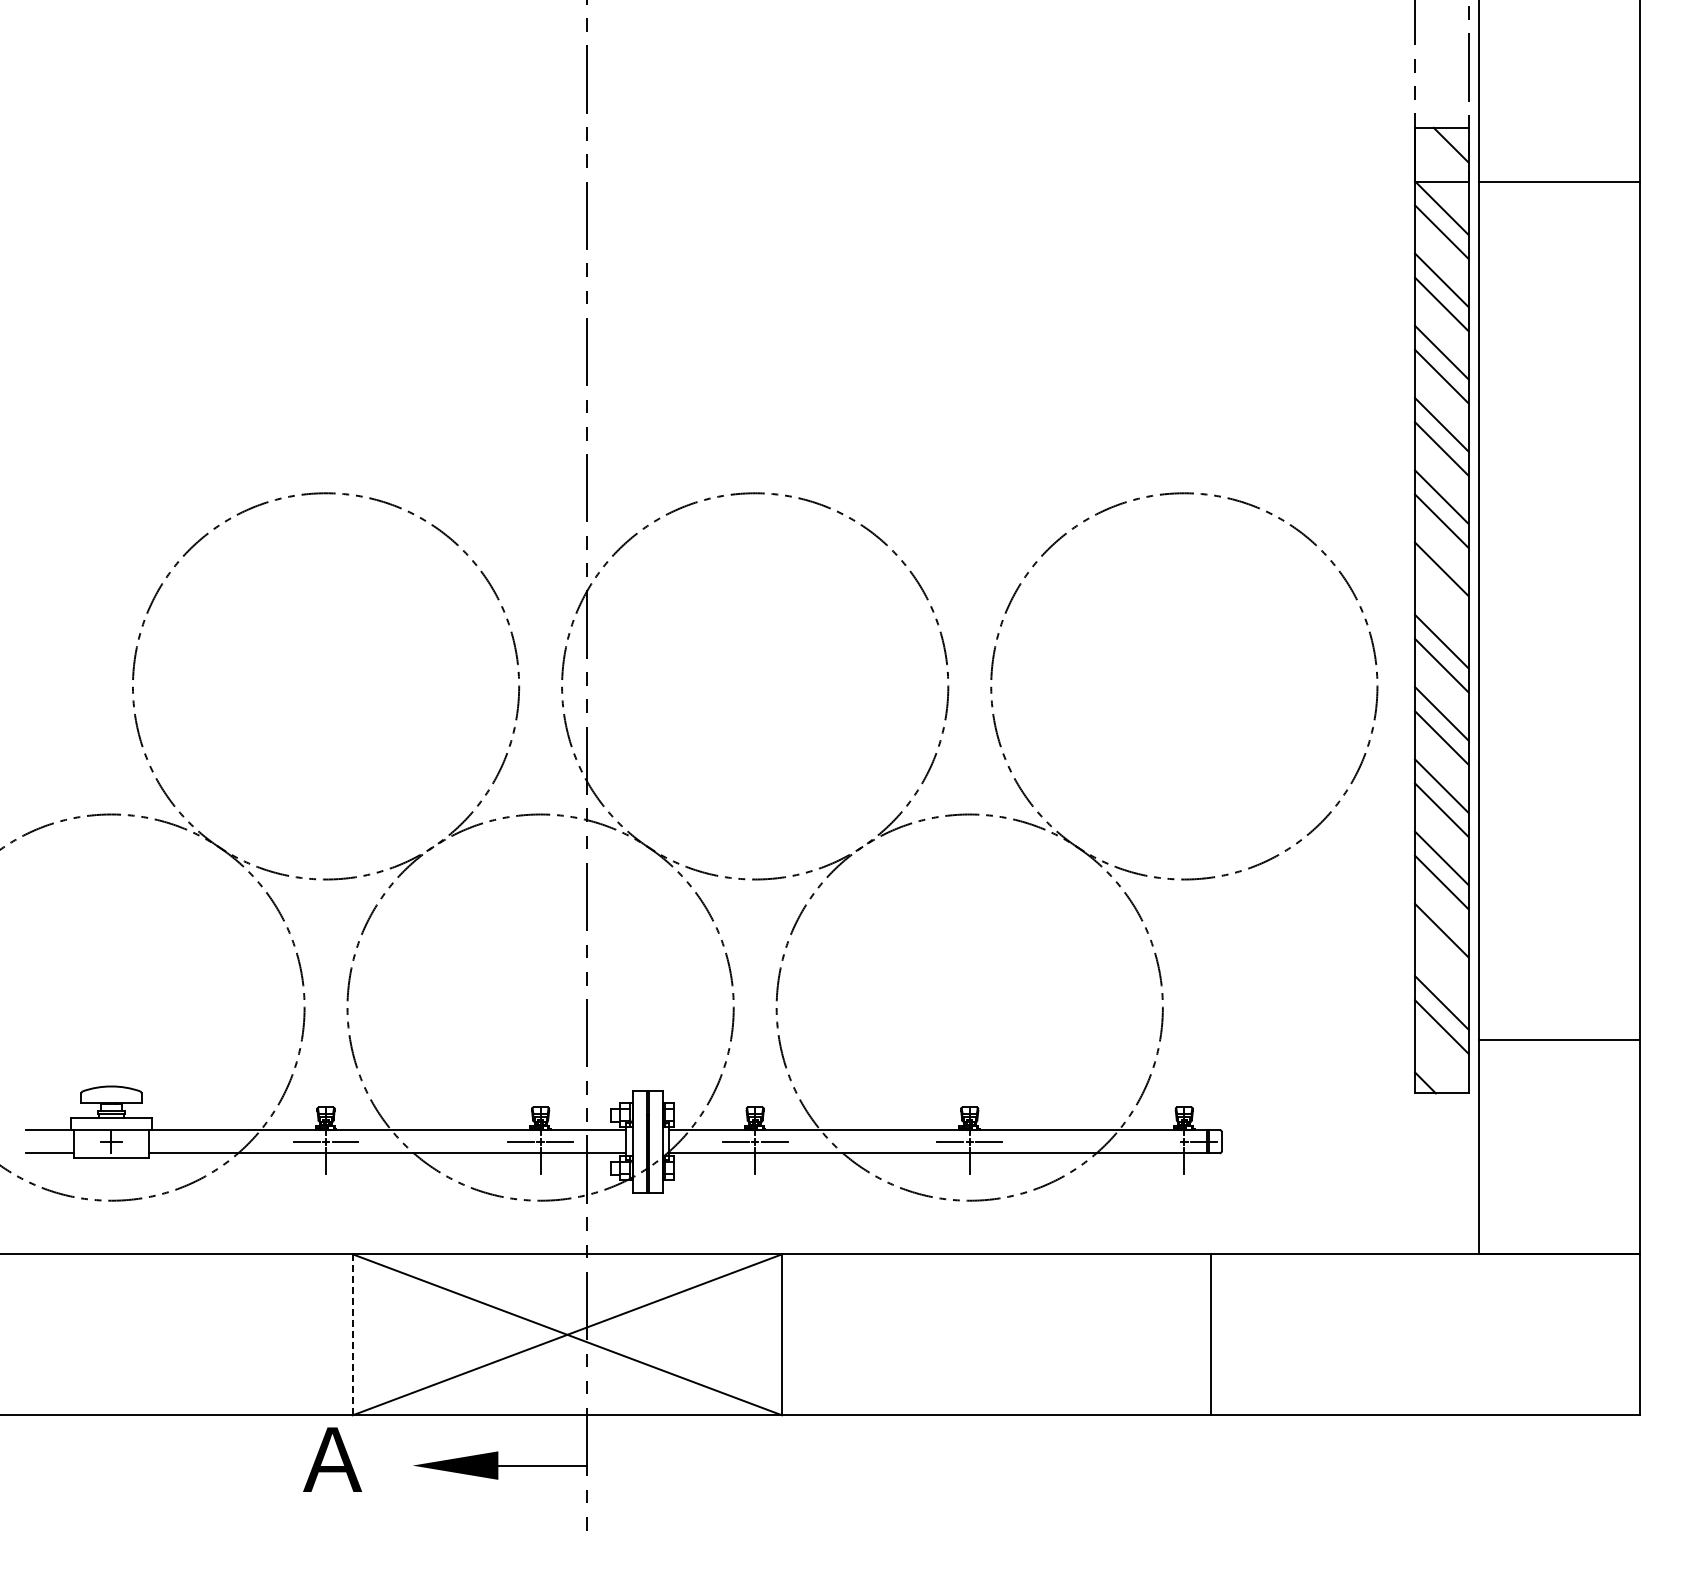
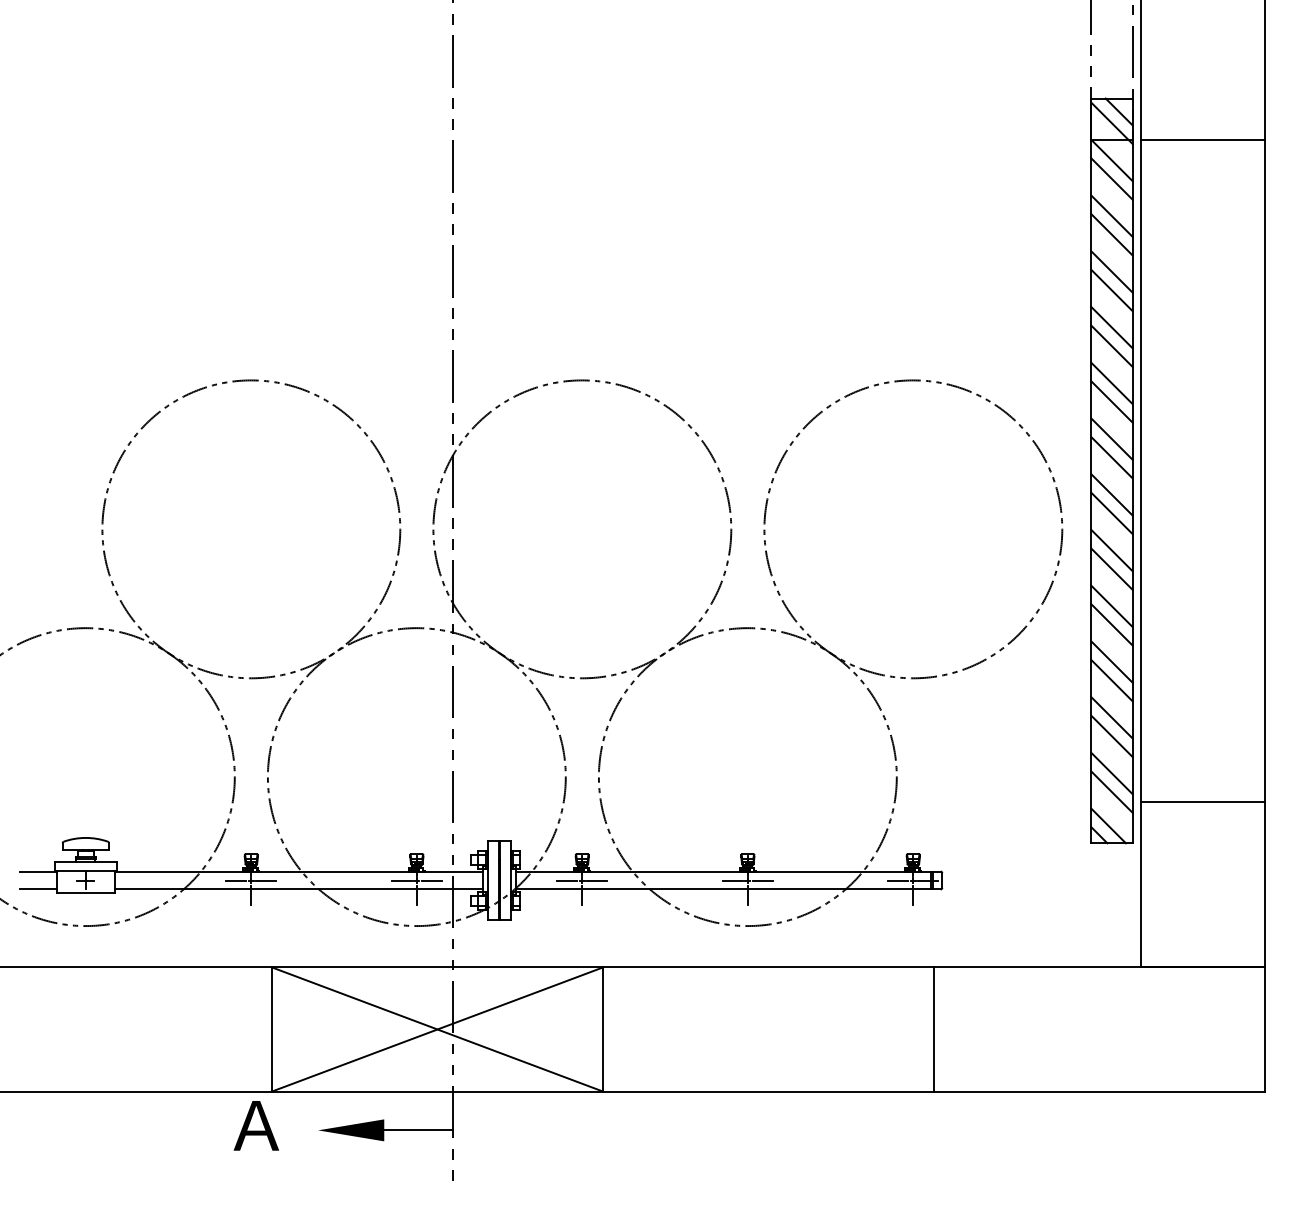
line: (1441, 159) -> (1111, 122), added
line: (1441, 593) -> (1111, 457), added
line: (1441, 954) -> (1111, 736), added
line: (1437, 1070) -> (1108, 825), added
line: (1164, 1141) -> (898, 880), added
line: (352, 1335) -> (271, 1030), dashed -> solid

